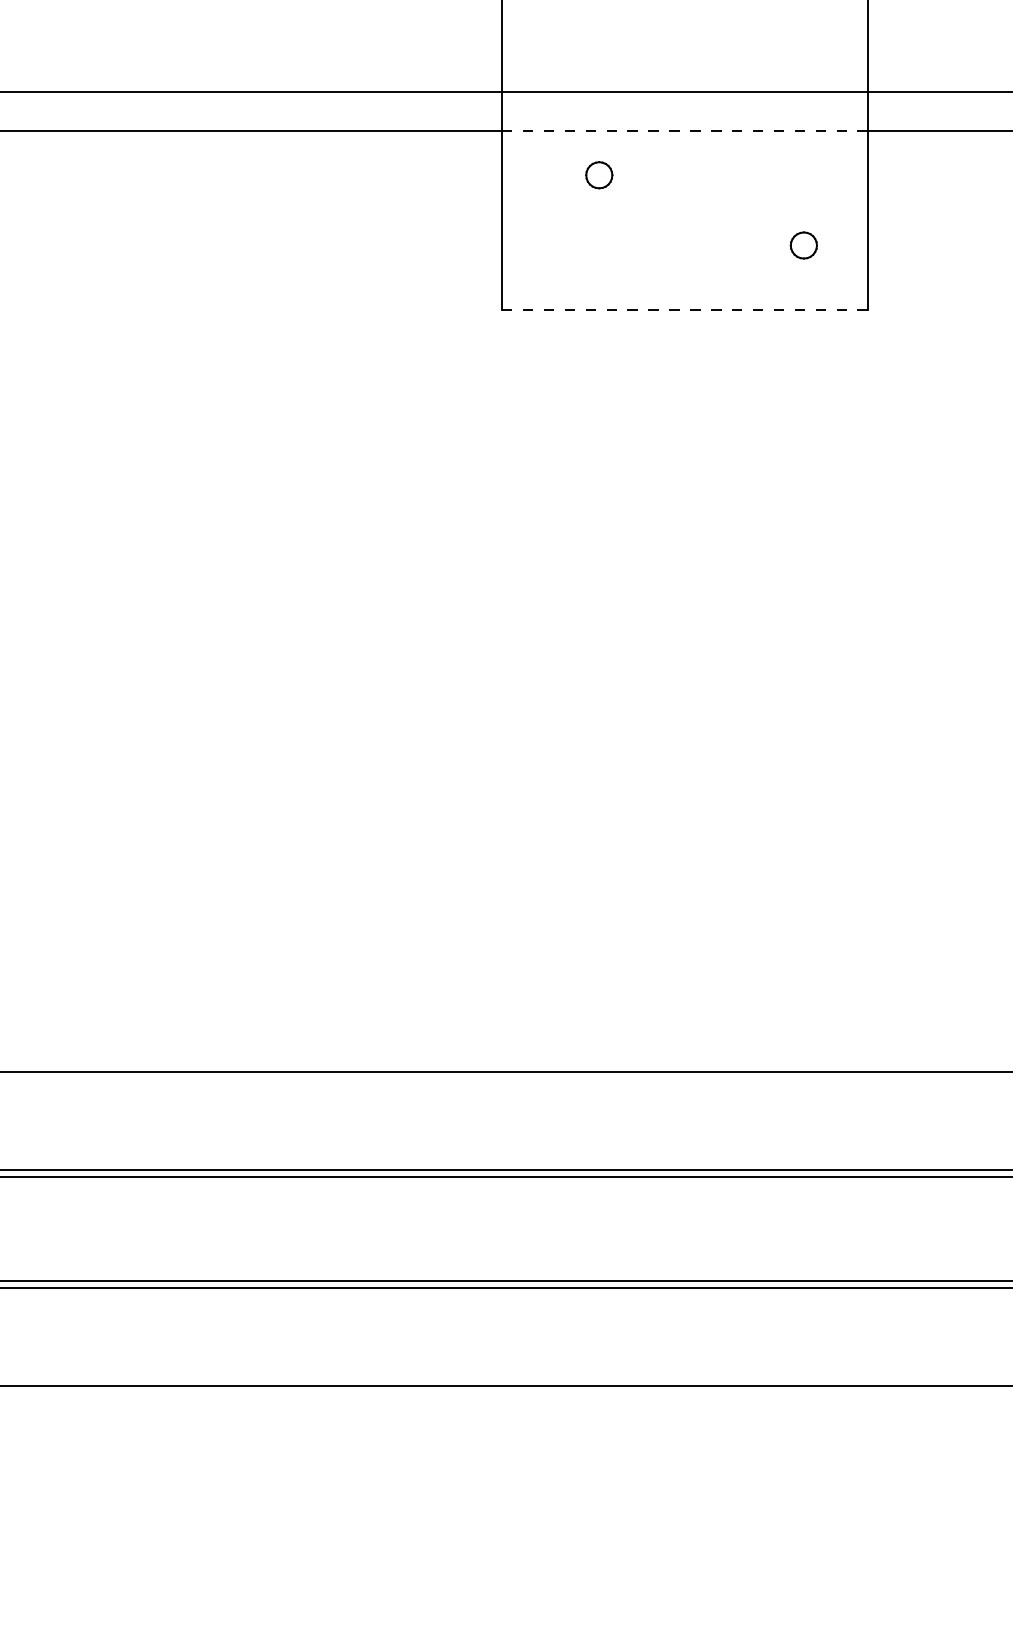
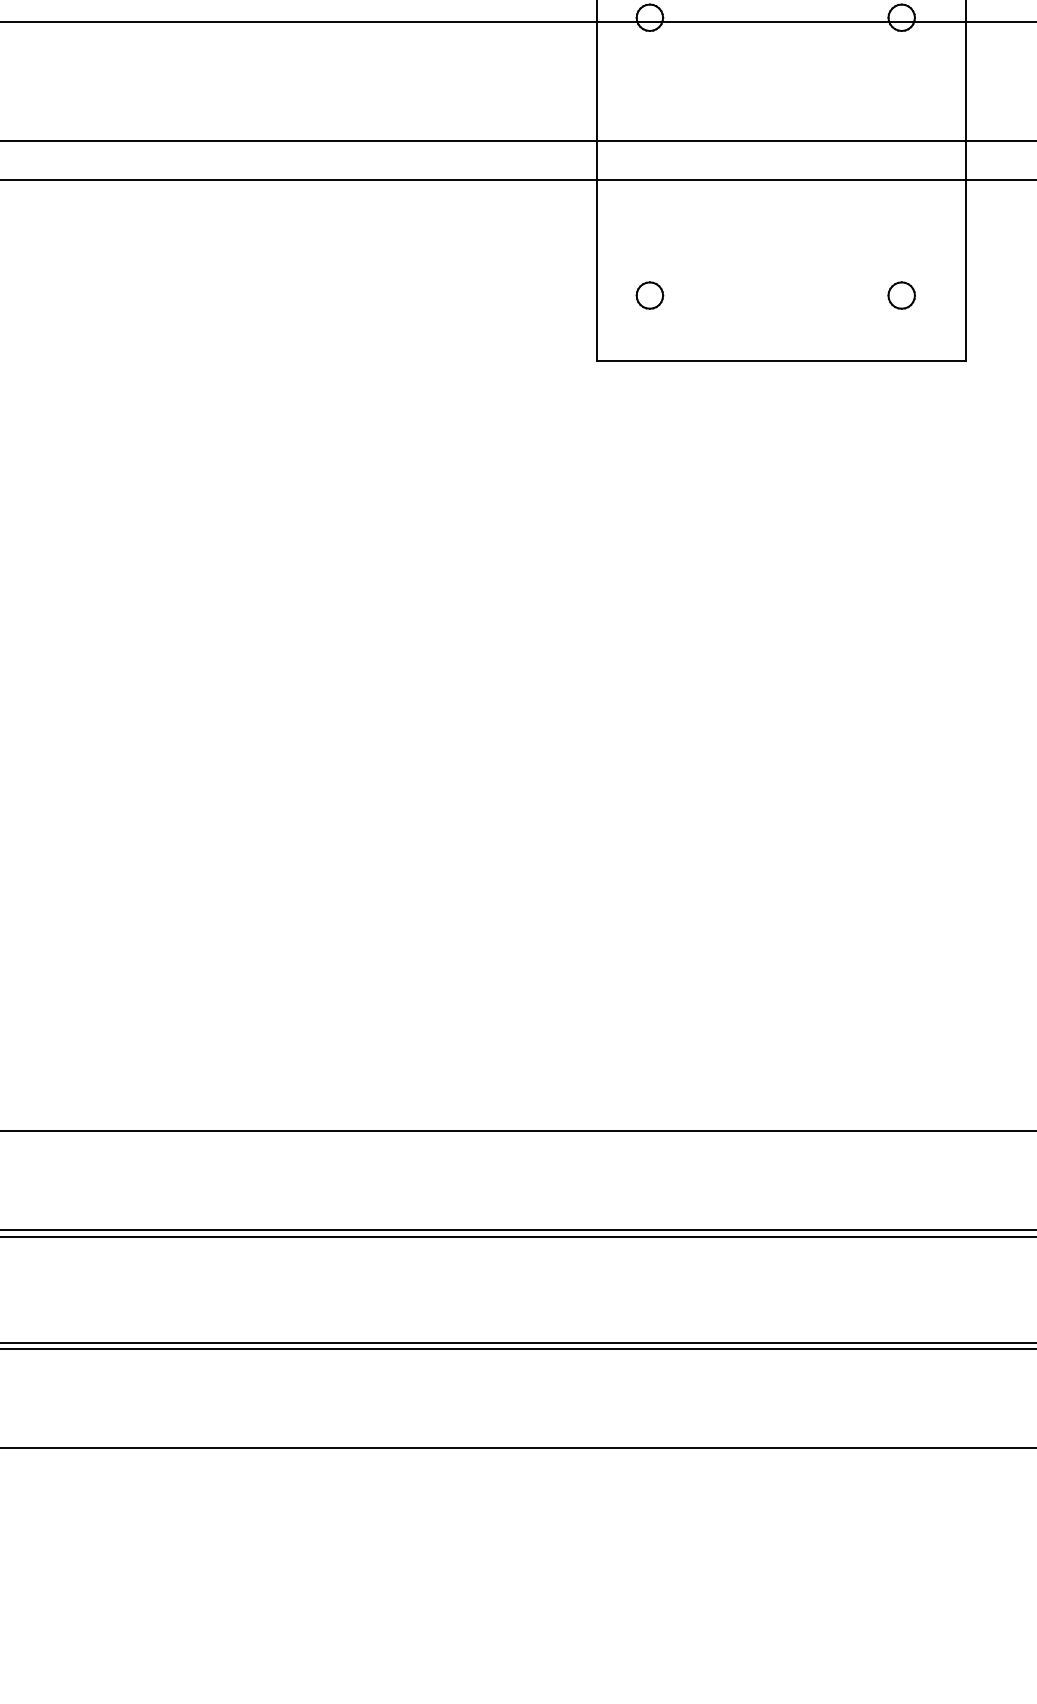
line: (684, 131) -> (781, 180), dashed -> solid
part: (598, 175) -> (649, 295), moved
line: (684, 310) -> (781, 361), dashed -> solid

